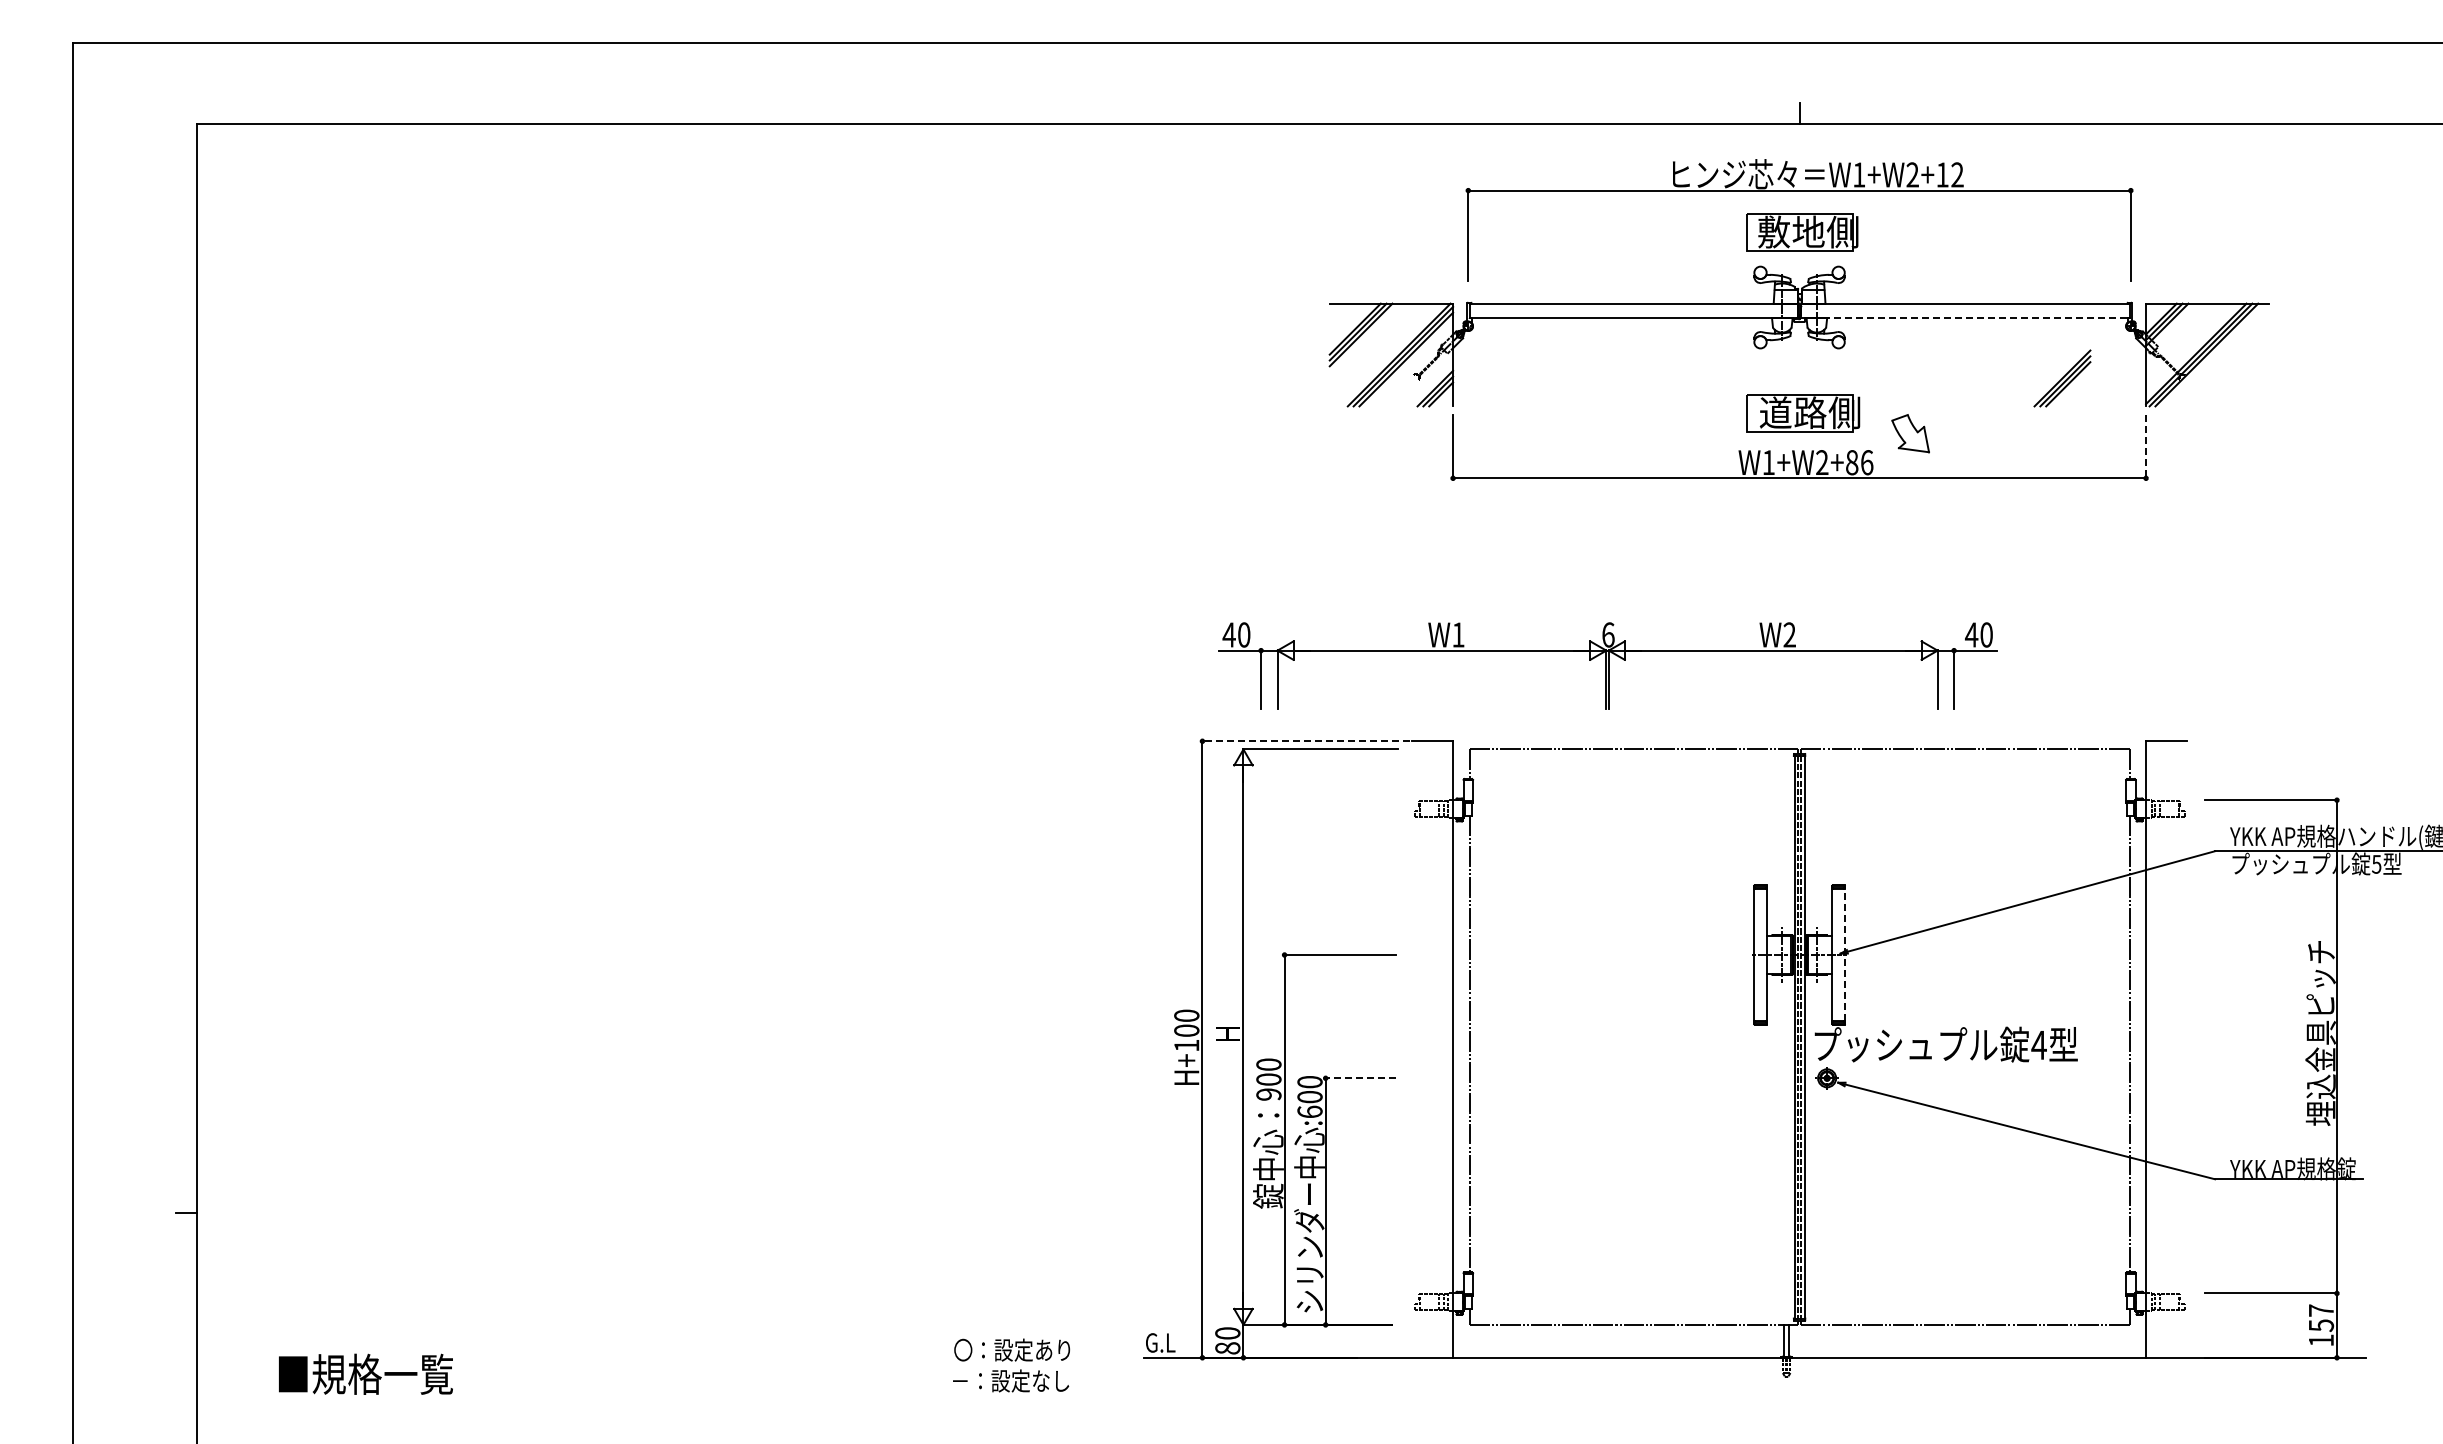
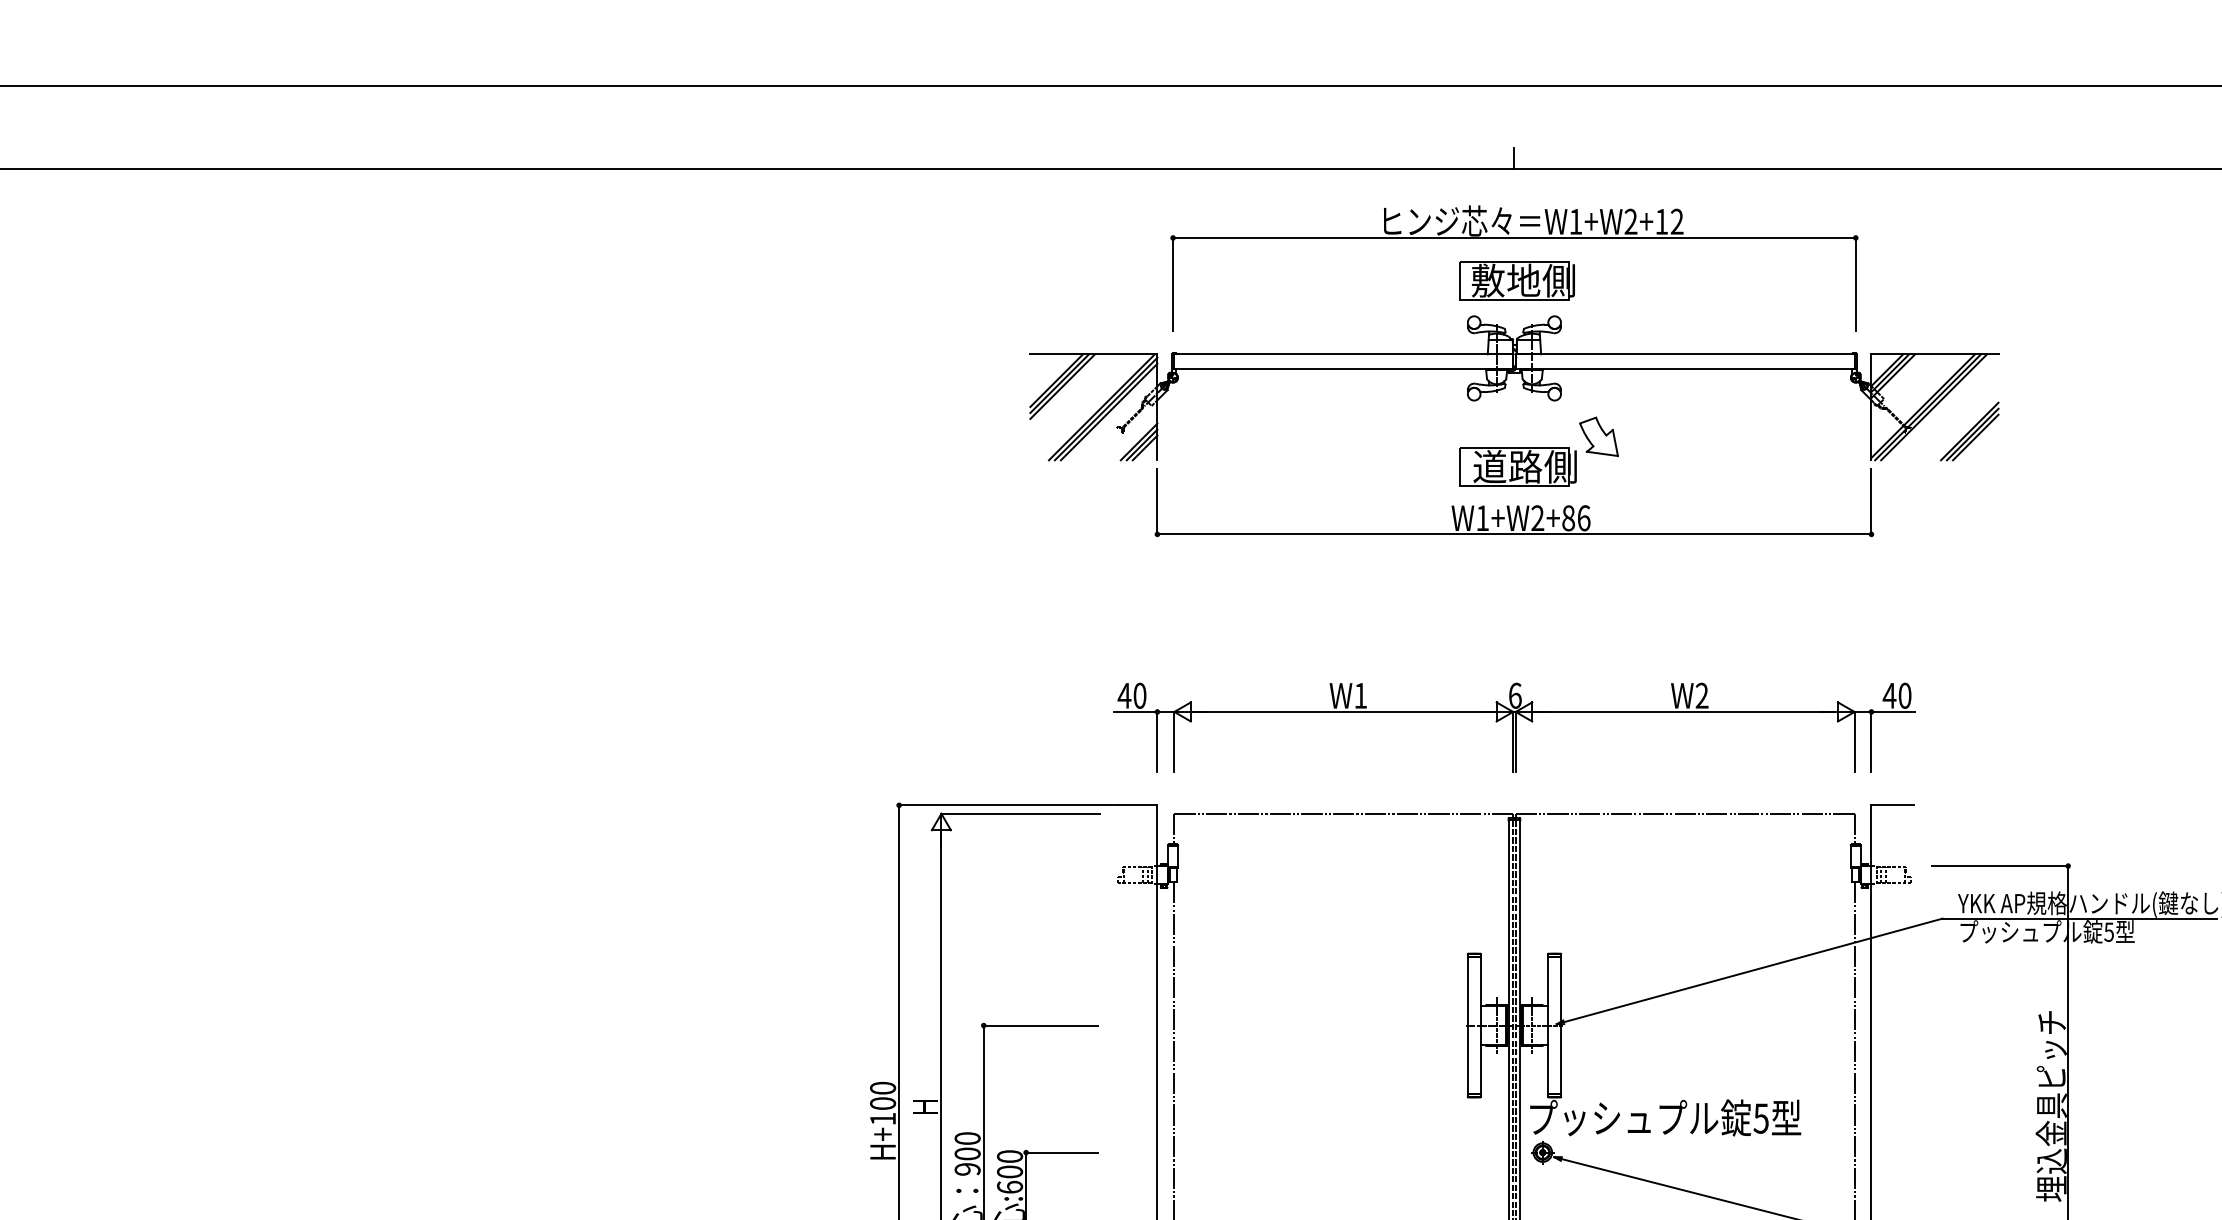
line: (1965, 318) -> (1685, 369), dashed -> solid
part: (2062, 378) -> (1969, 431), moved
part: (1910, 433) -> (1598, 436), moved
line: (2146, 447) -> (1871, 502), dashed -> solid
part: (1607, 665) -> (1514, 727), moved
line: (1305, 741) -> (1005, 805), dashed -> solid
line: (1844, 954) -> (1560, 1025), dashed -> solid
text: (2038, 1045) -> (1760, 1118), 4 -> 5
line: (1359, 1078) -> (1060, 1152), dashed -> solid

